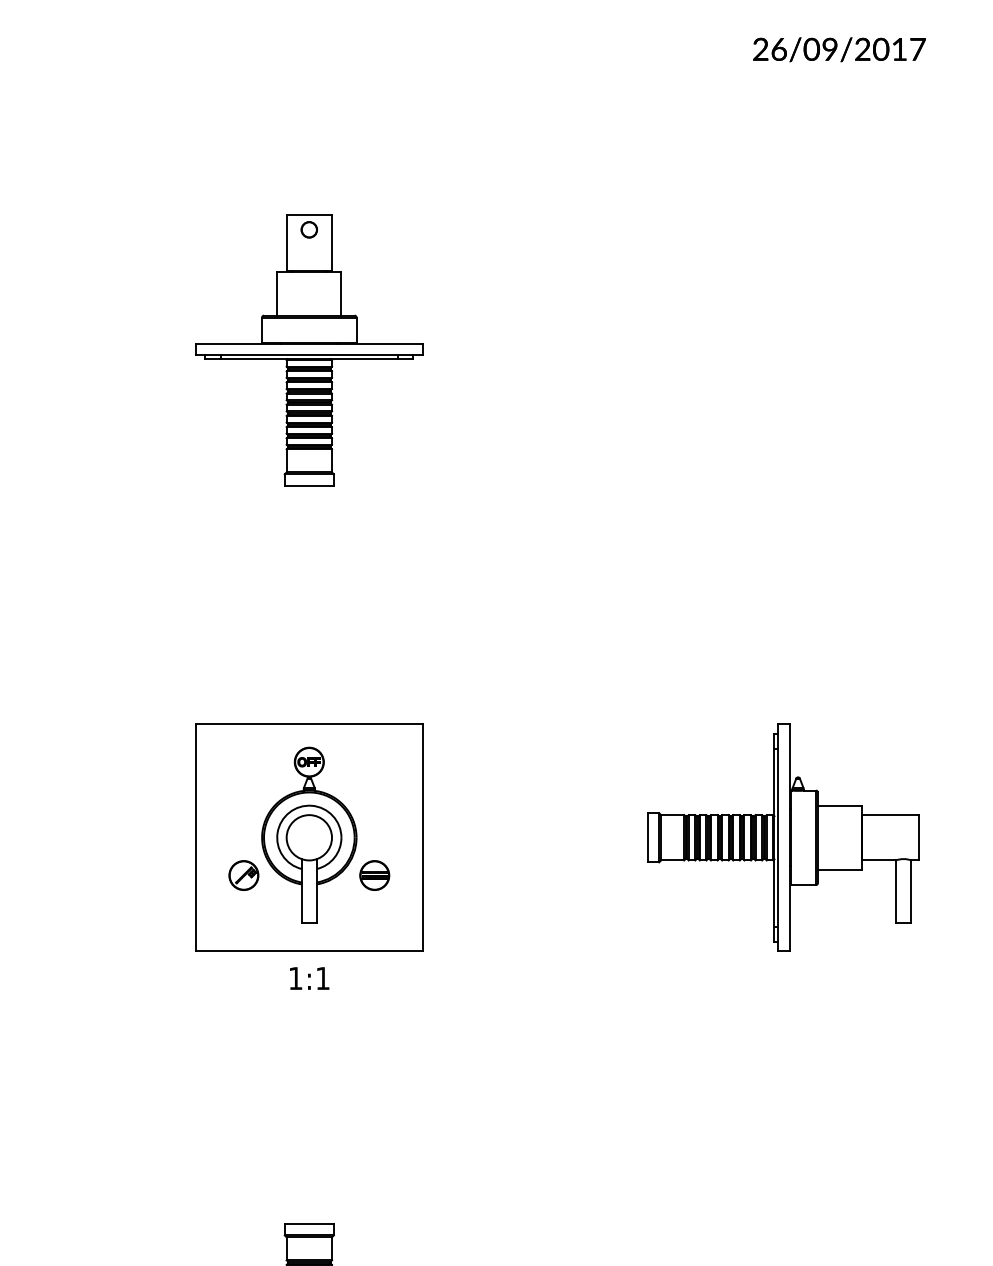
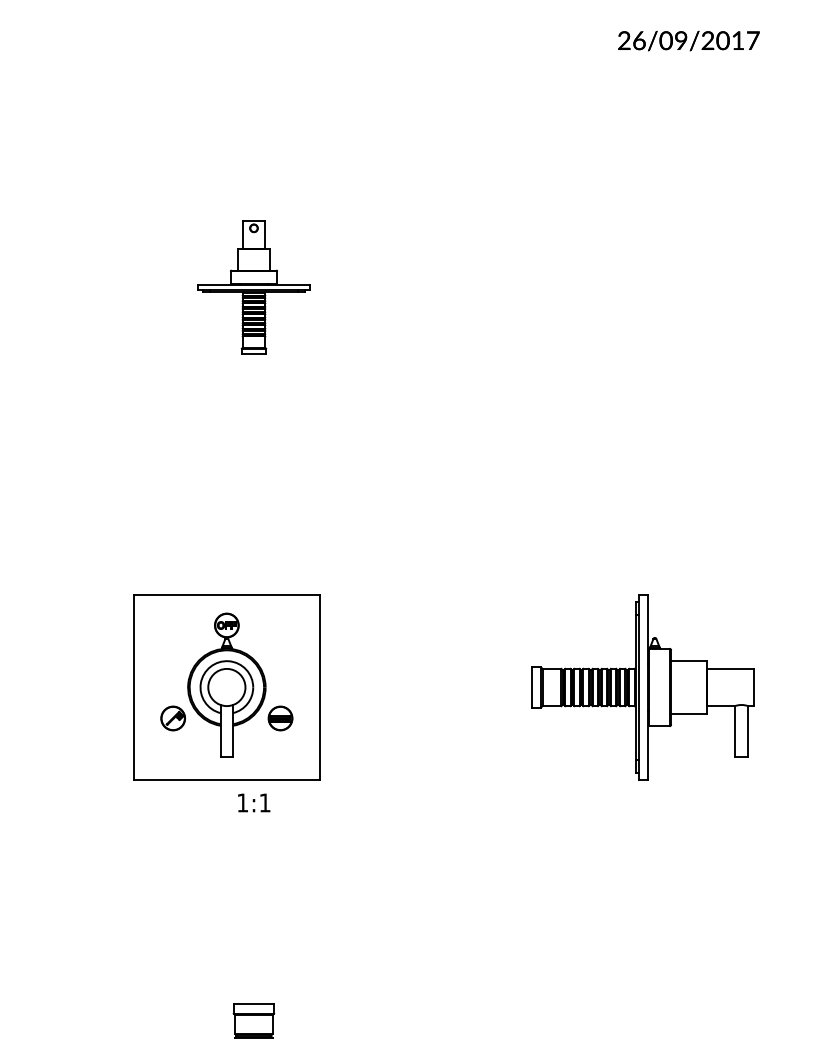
part: (309, 350) -> (254, 287), size x0.6
part: (309, 837) -> (227, 687), moved

